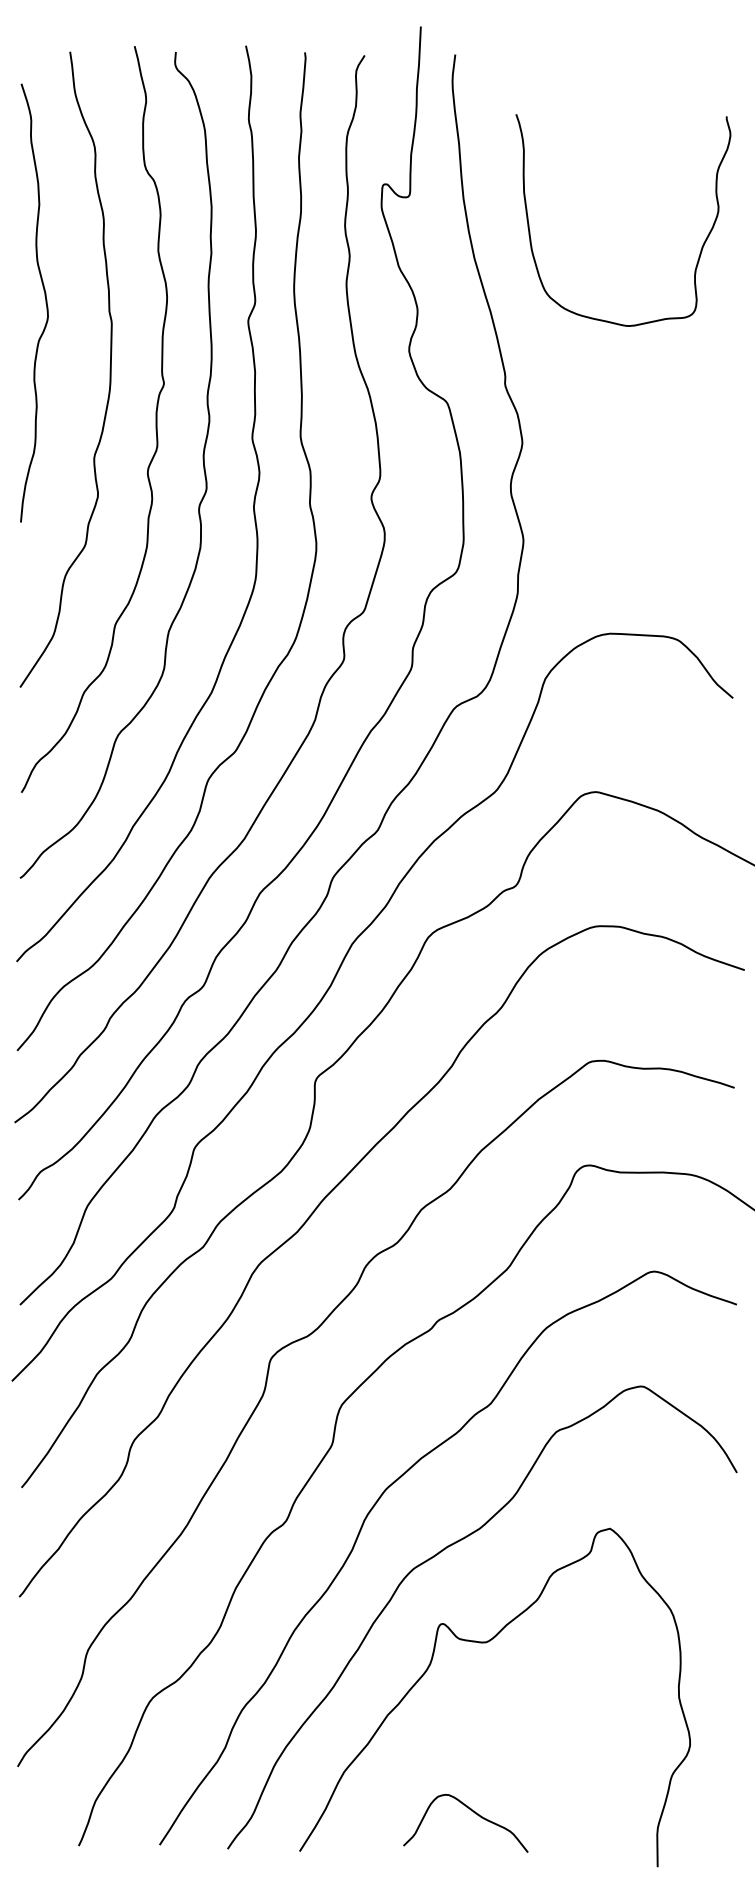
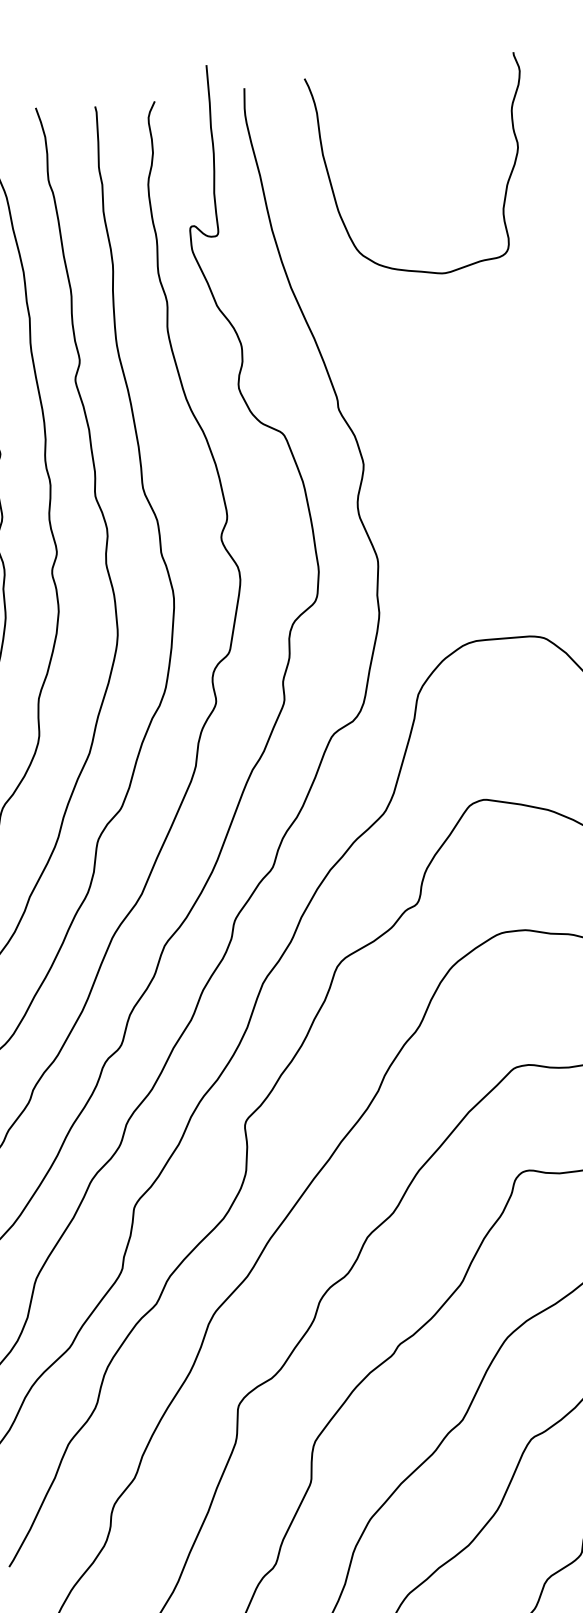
curve: (701, 247) -> (506, 185), moved

